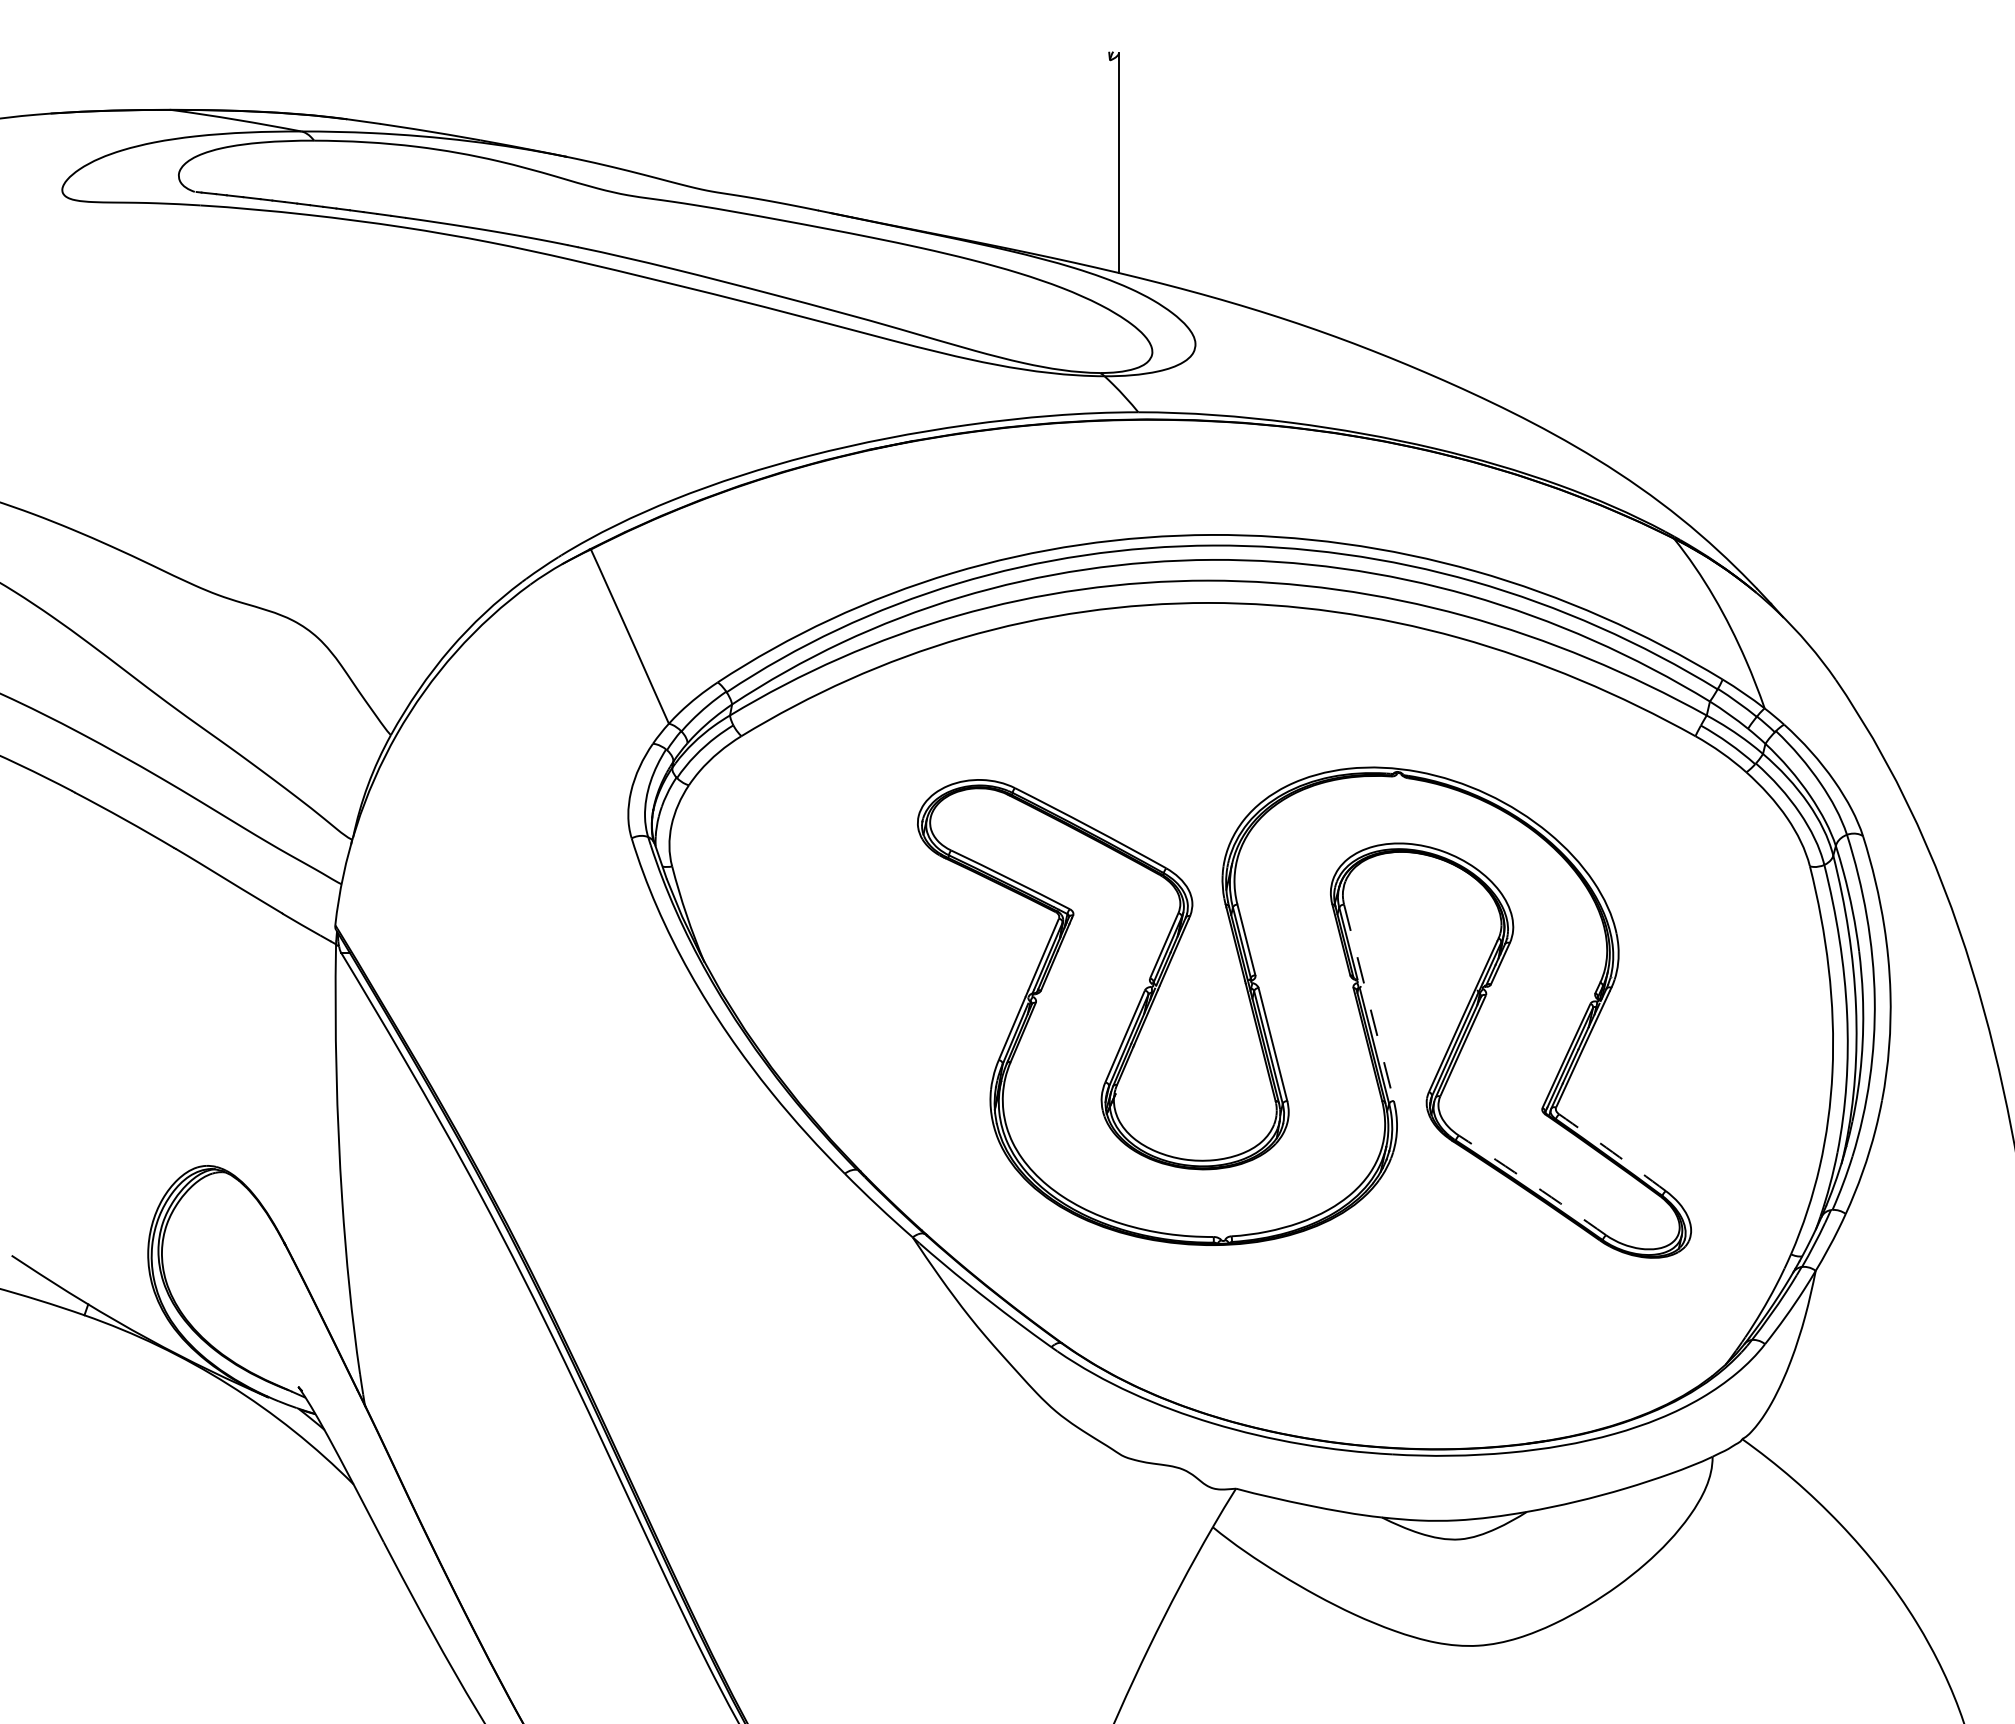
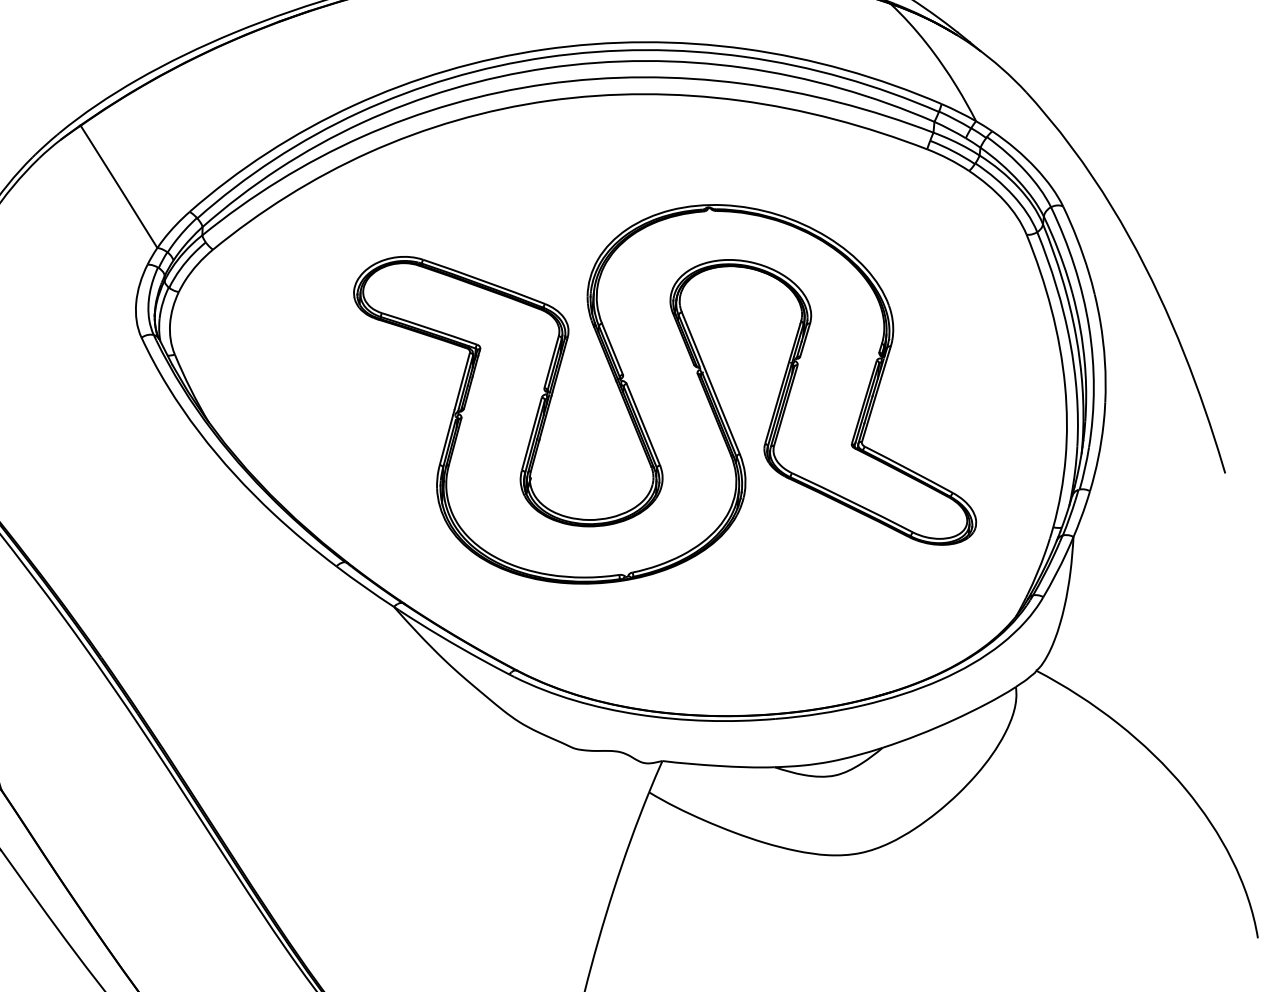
line: (1369, 1003) -> (711, 383), dashed -> solid
arc: (1612, 1152) -> (908, 469), dashed -> solid
arc: (1533, 1184) -> (853, 502), dashed -> solid

